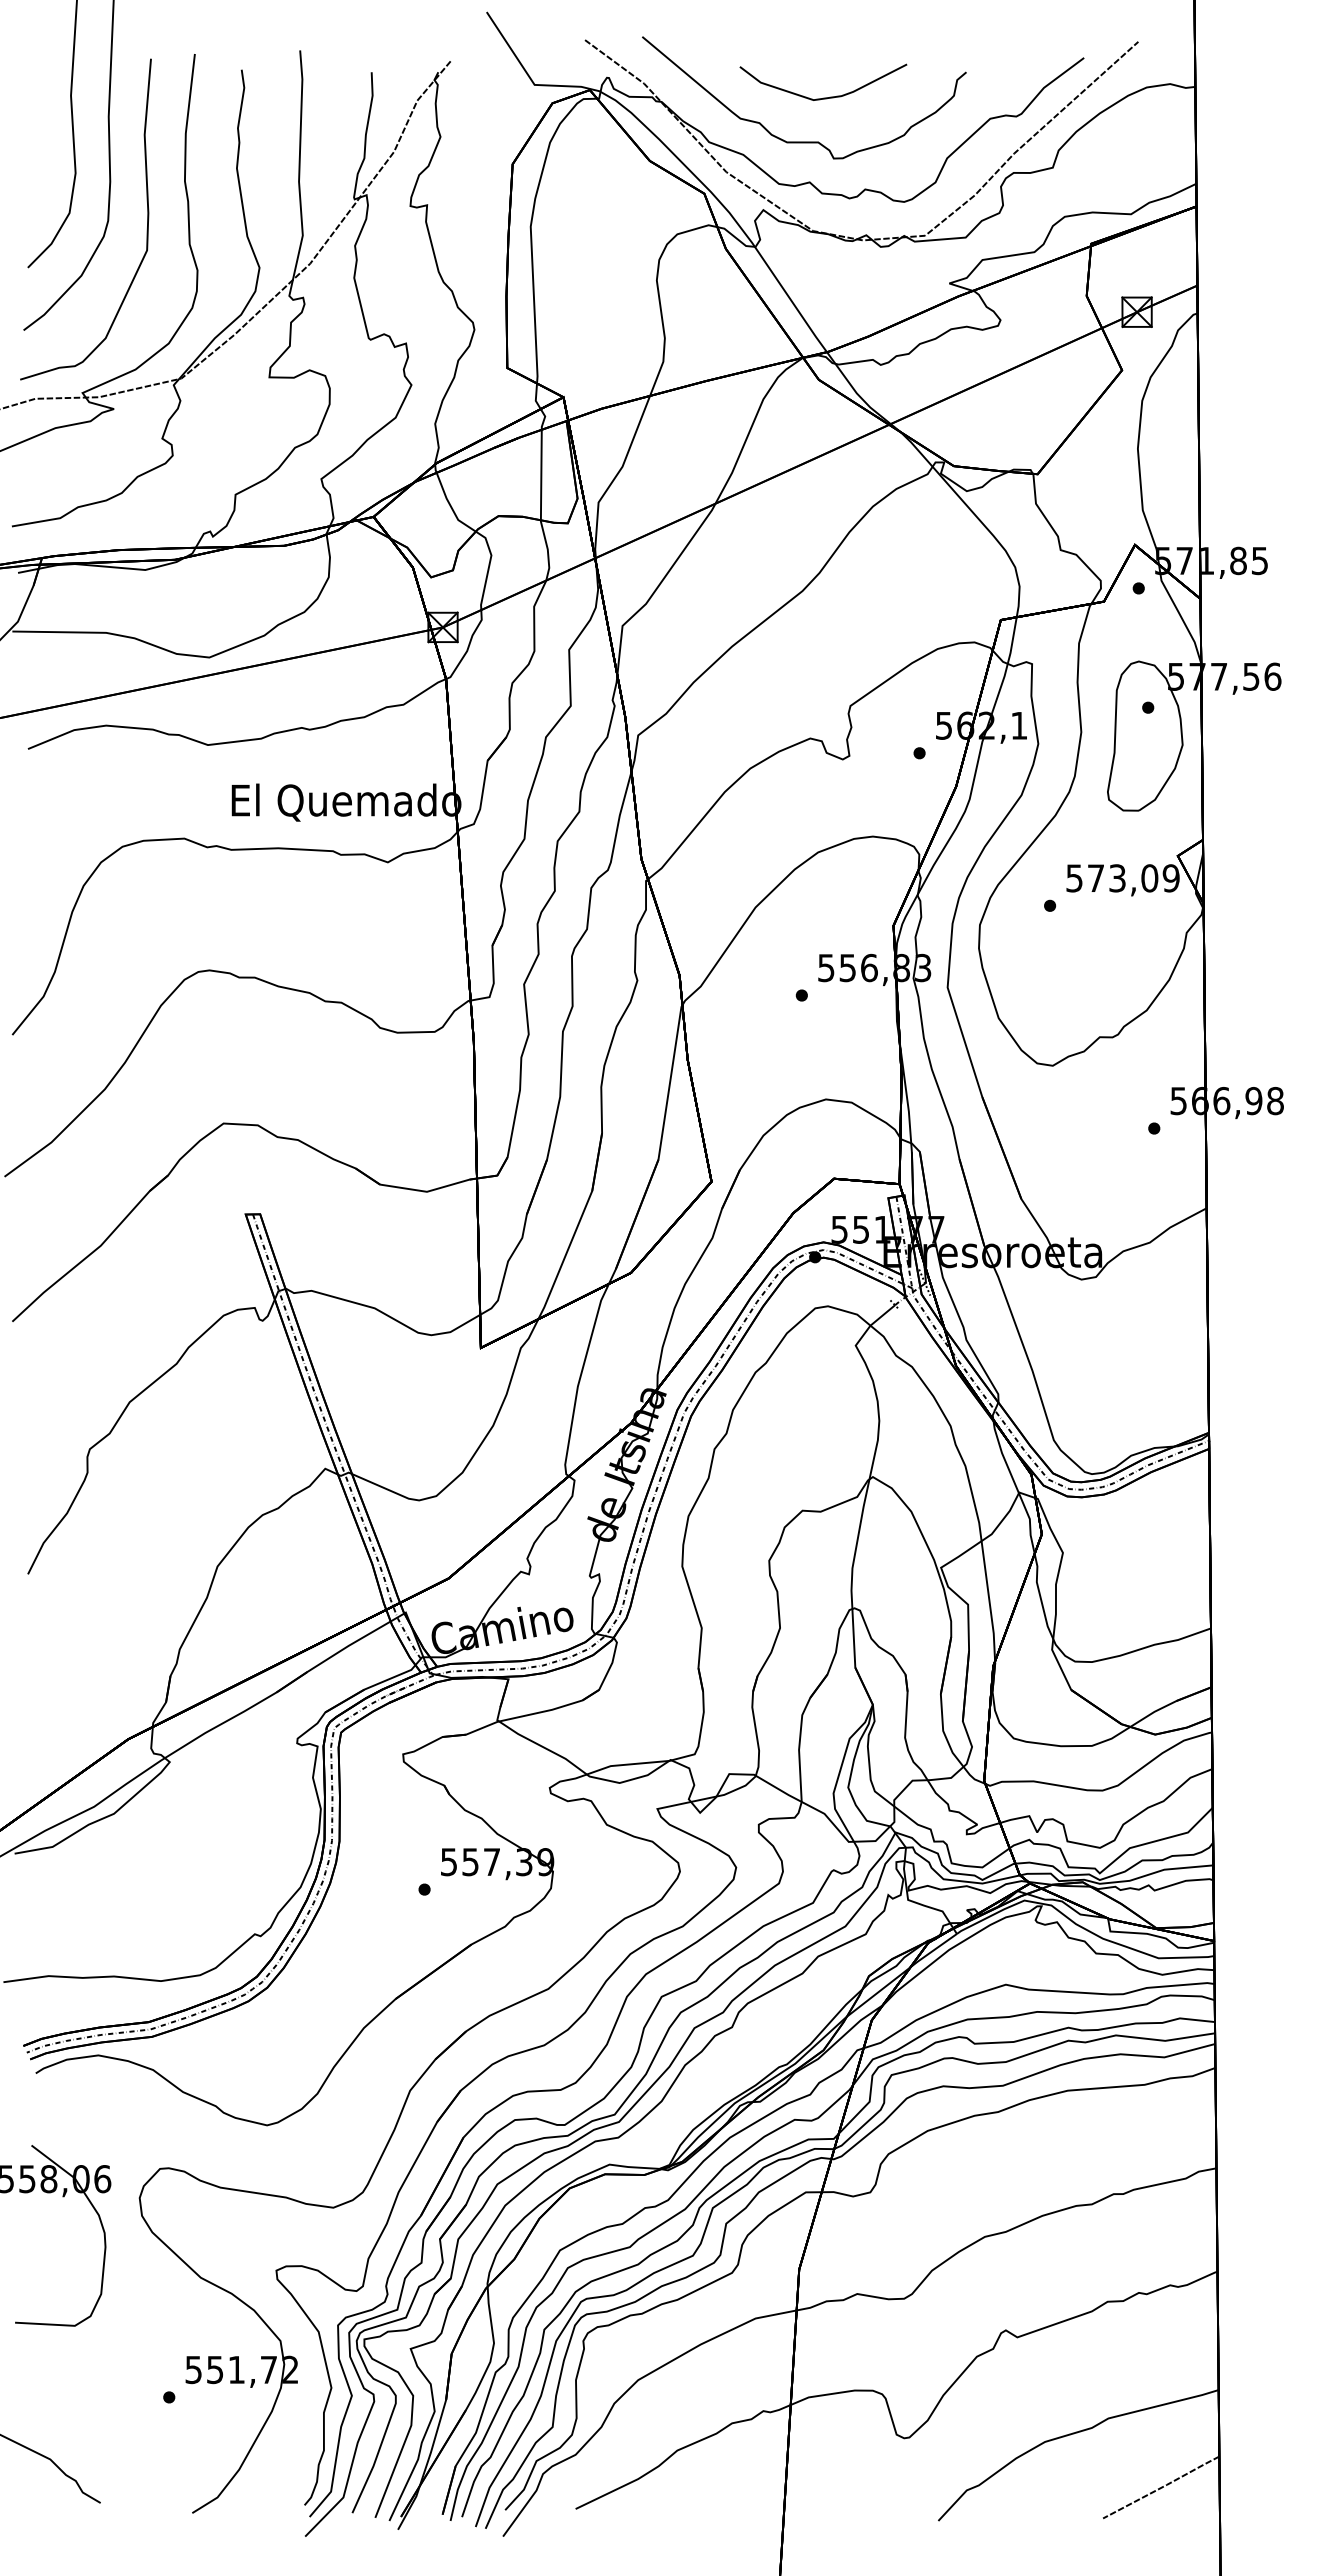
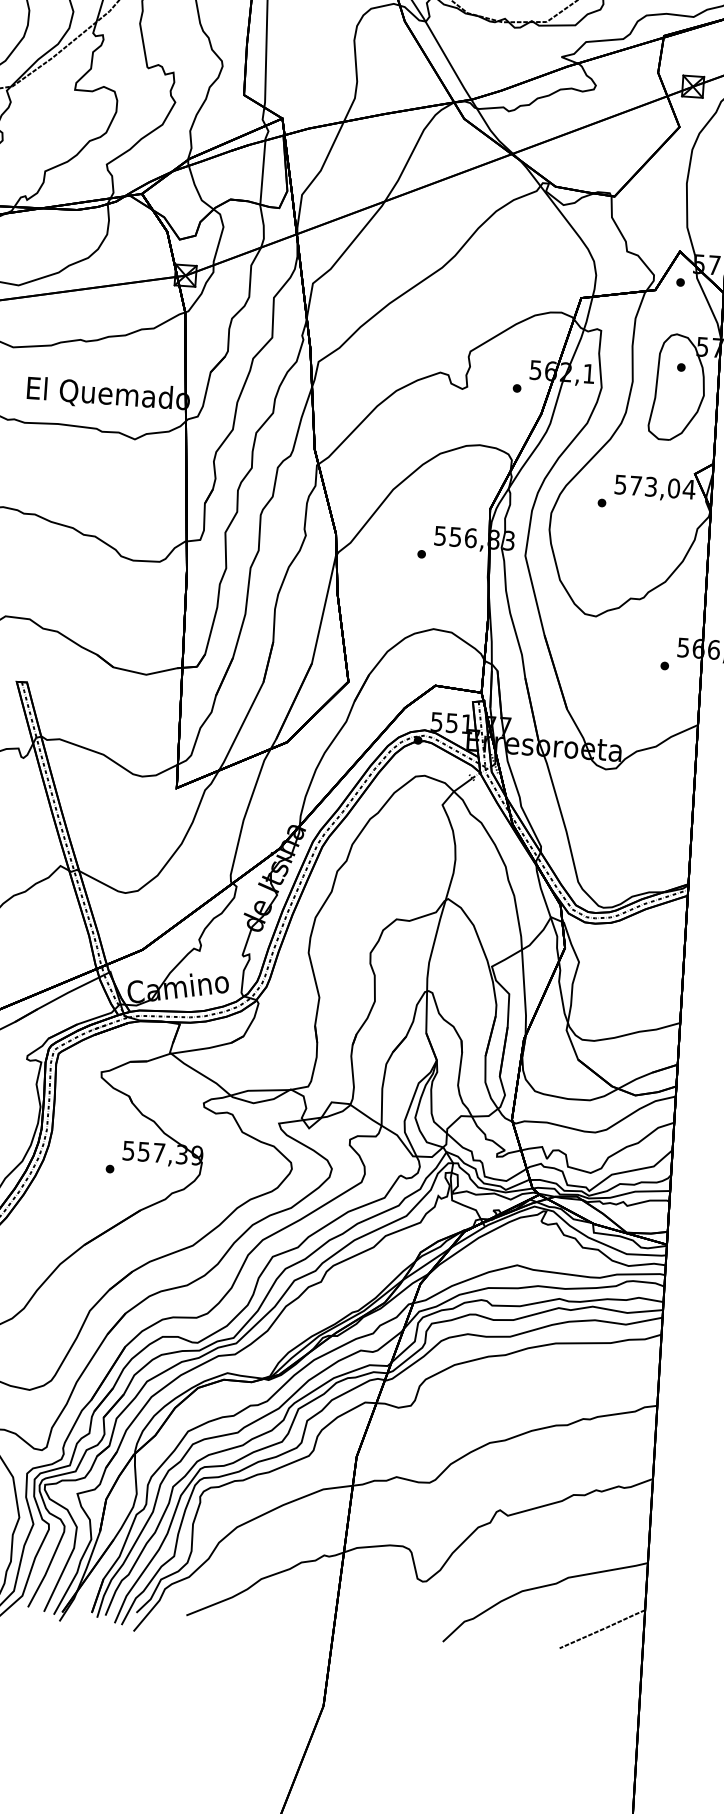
text: (1171, 878) -> (689, 489), 573,09 -> 573,04

